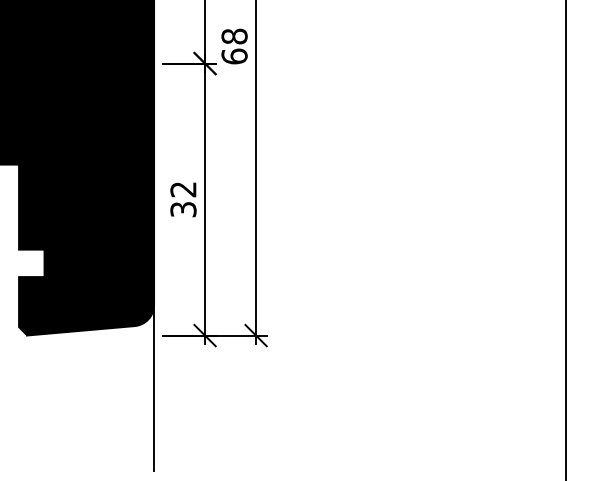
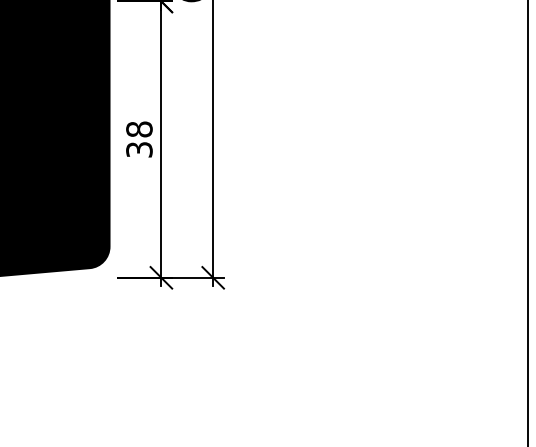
text: (183, 189) -> (139, 129), 32 -> 38
line: (154, 383) -> (109, 326), removed

